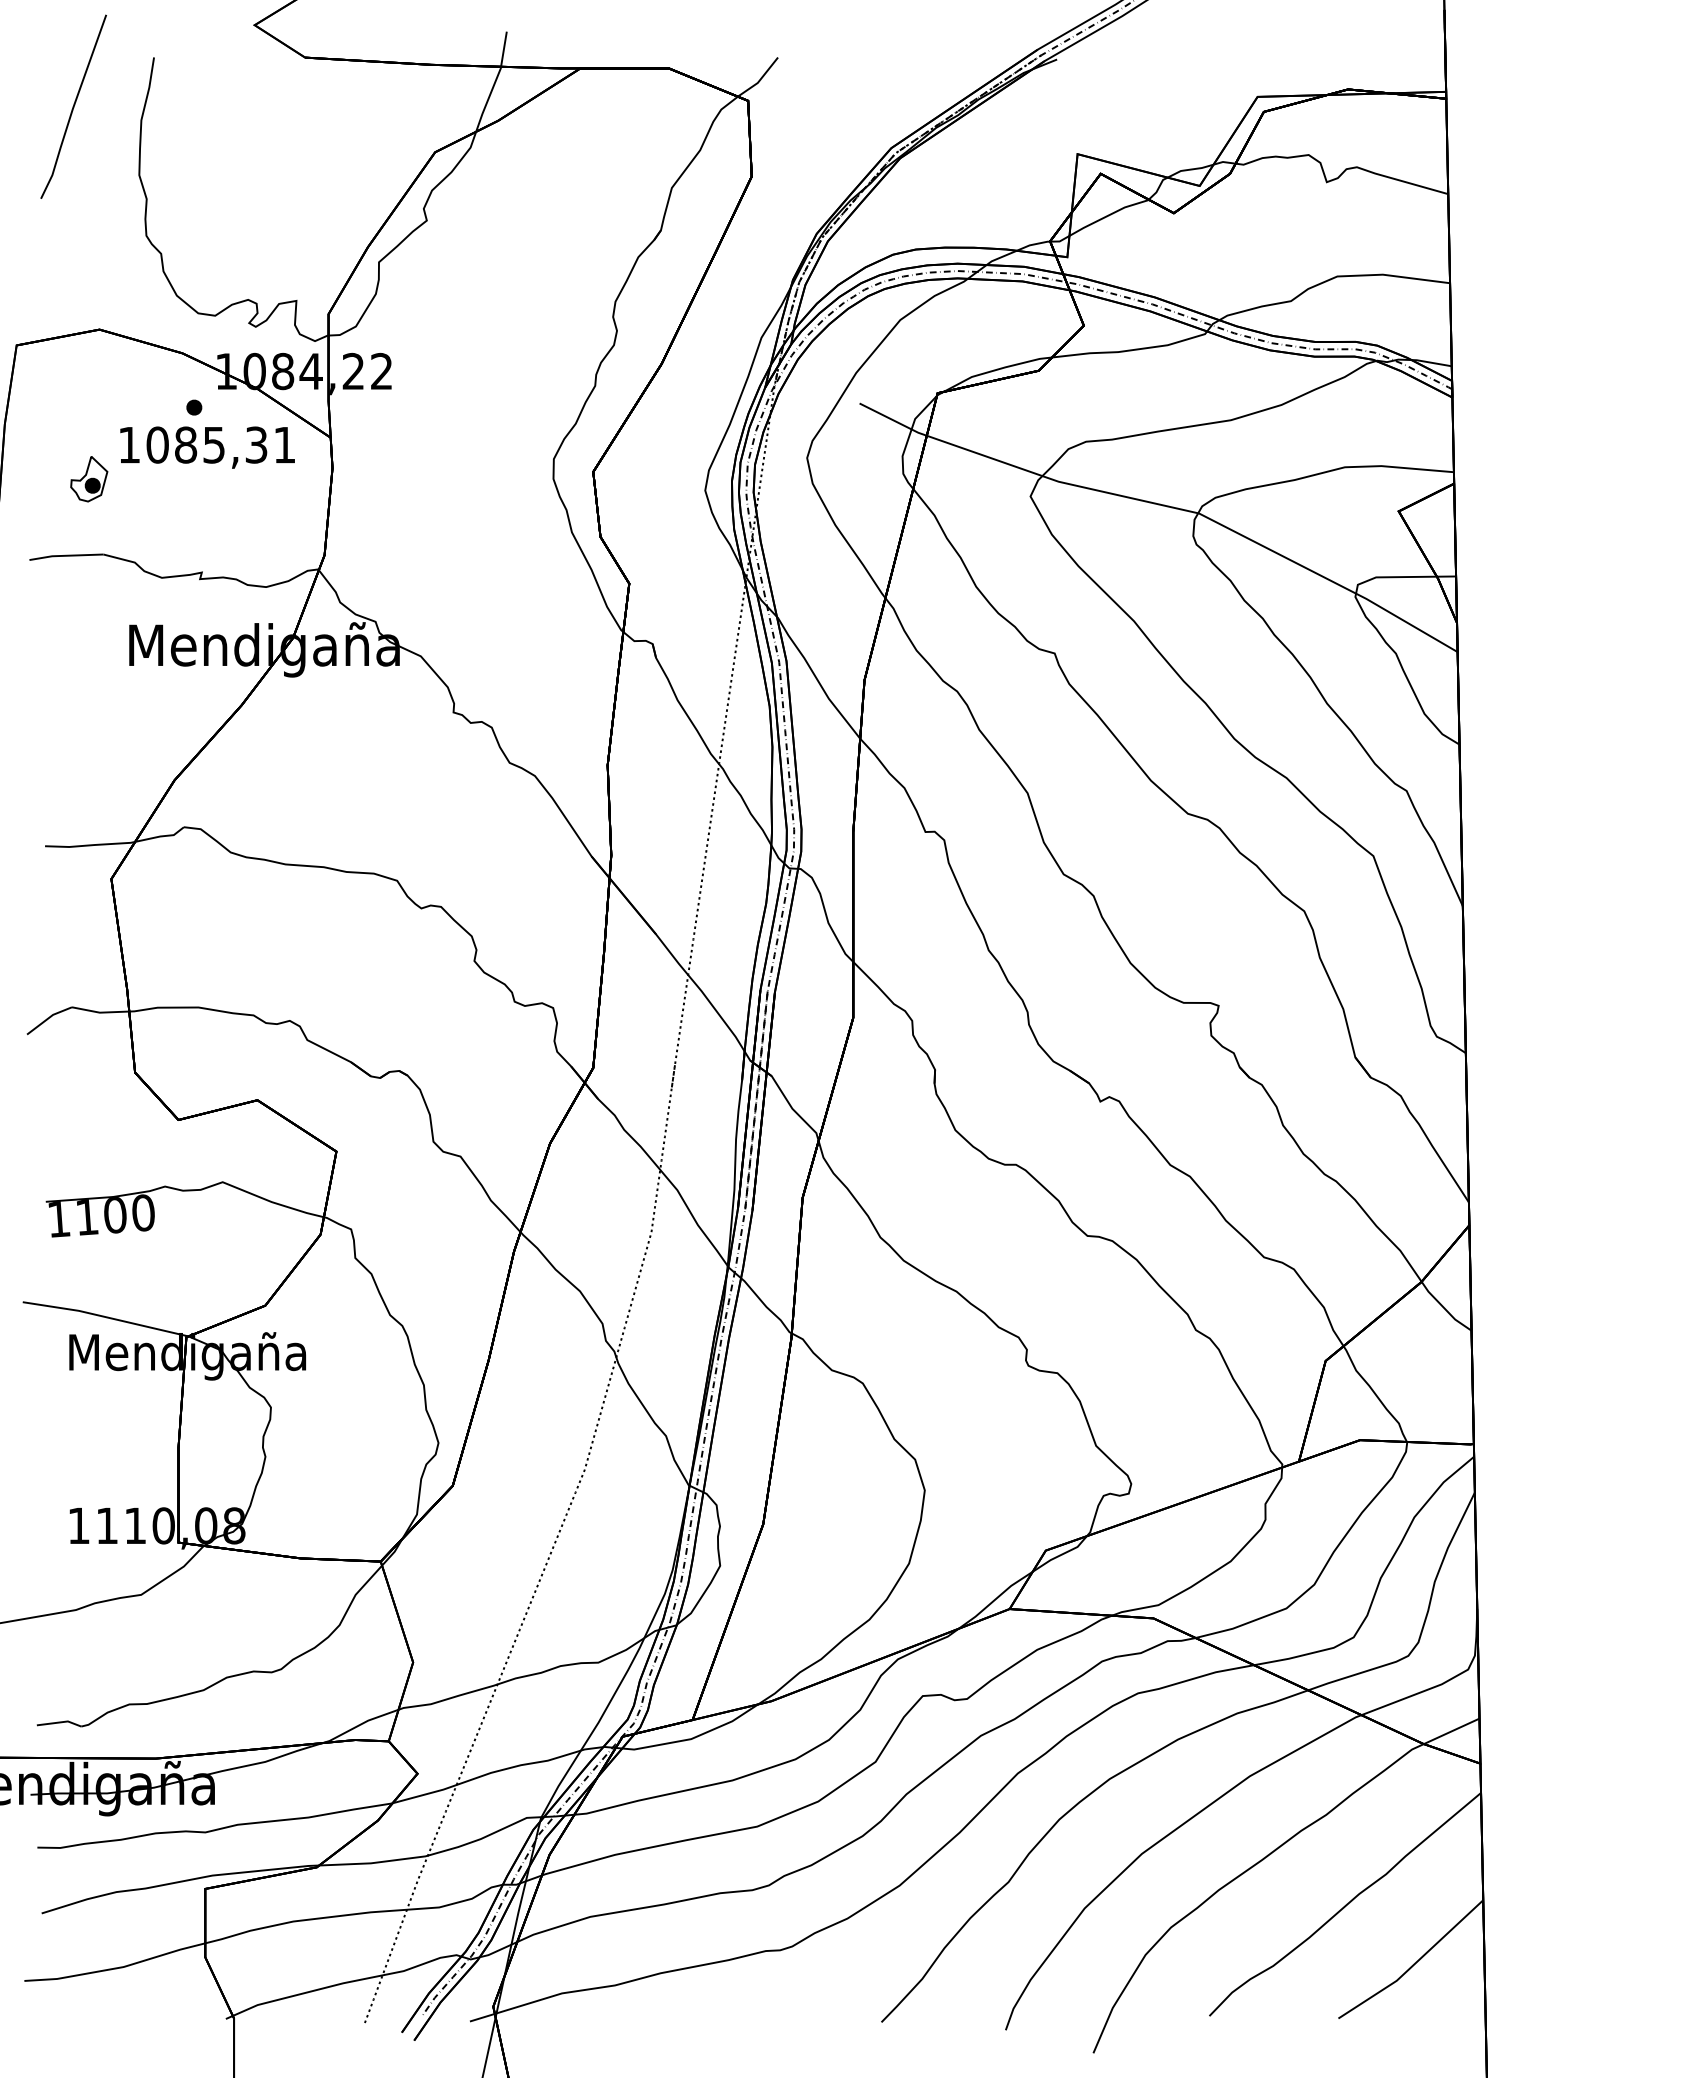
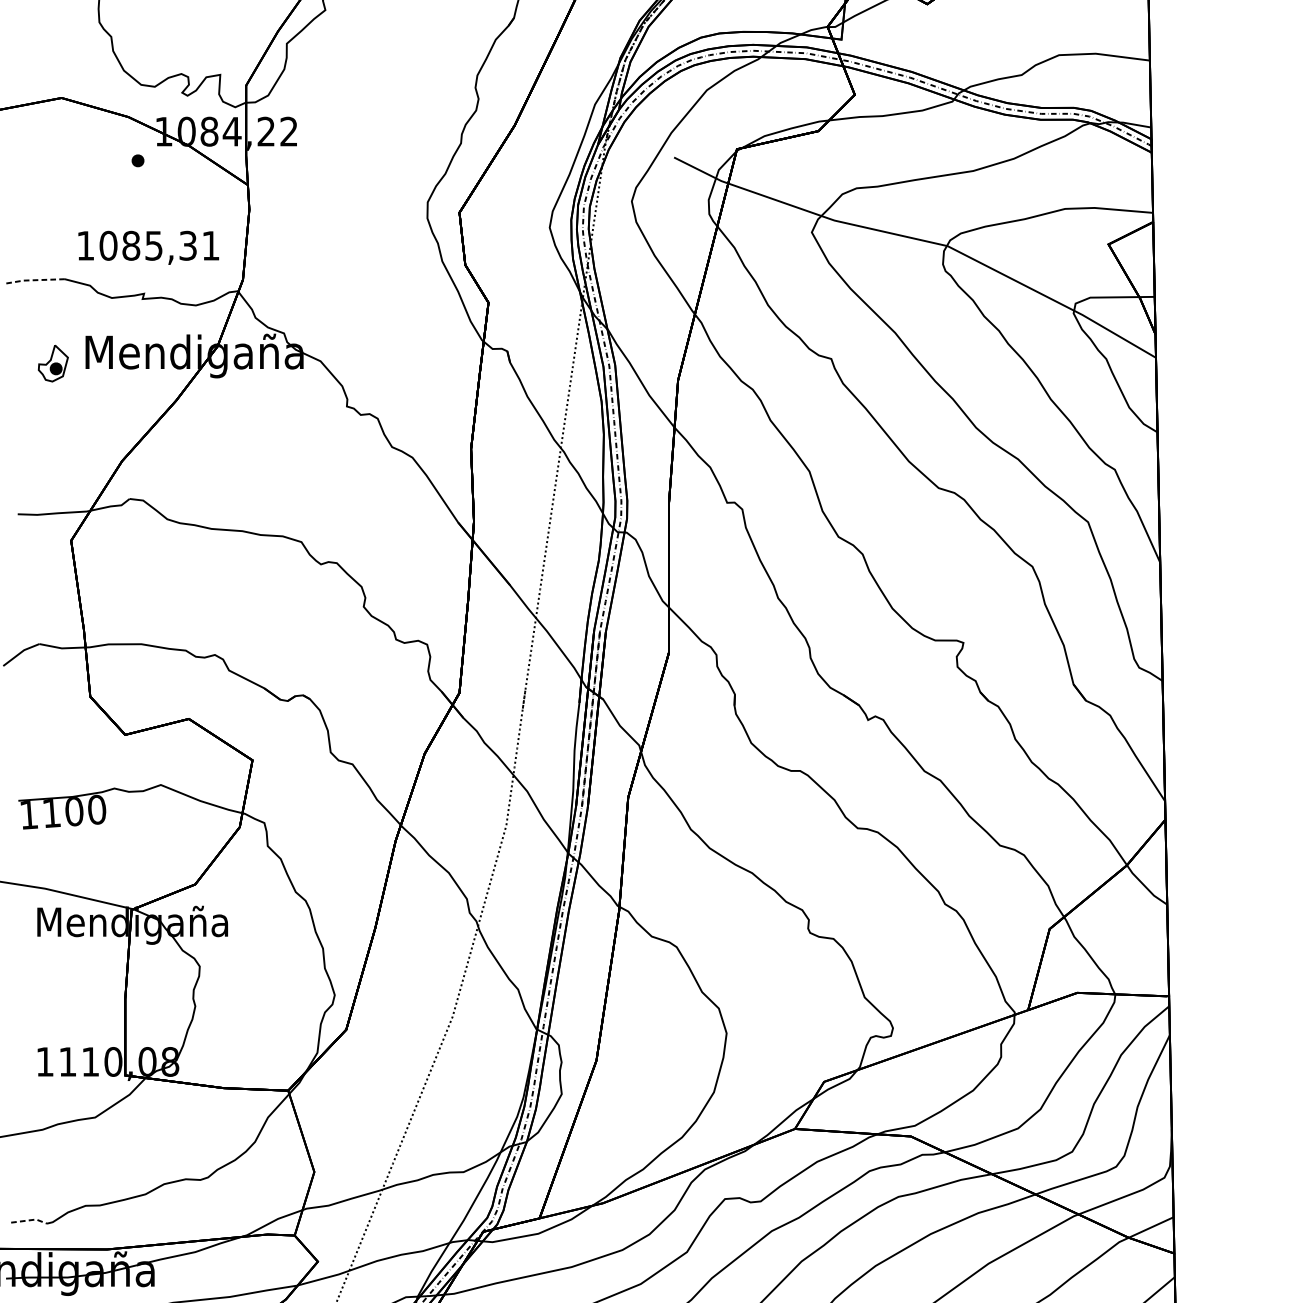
text: (207, 447) -> (148, 247), moved
part: (89, 479) -> (53, 363), moved
line: (65, 555) -> (34, 280), solid -> dashed
line: (60, 1722) -> (30, 1220), solid -> dashed

